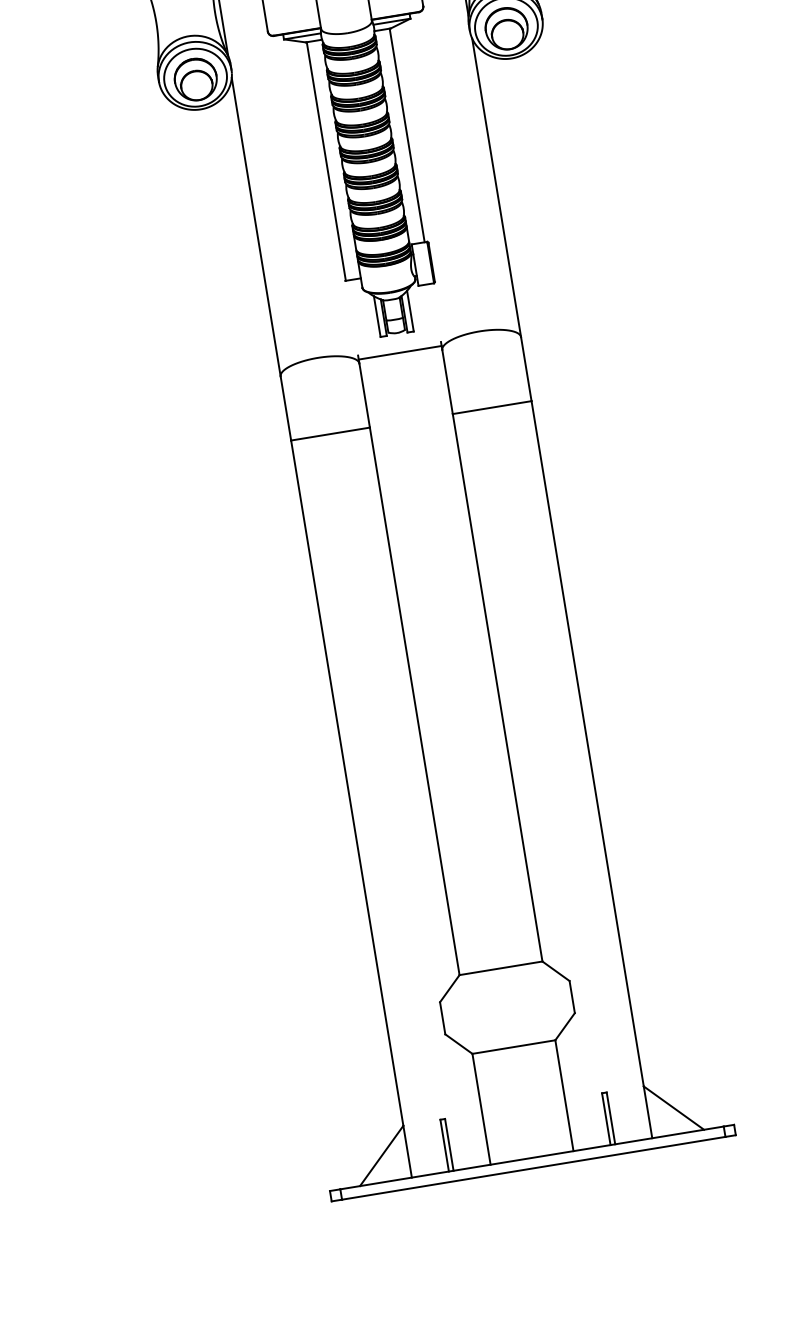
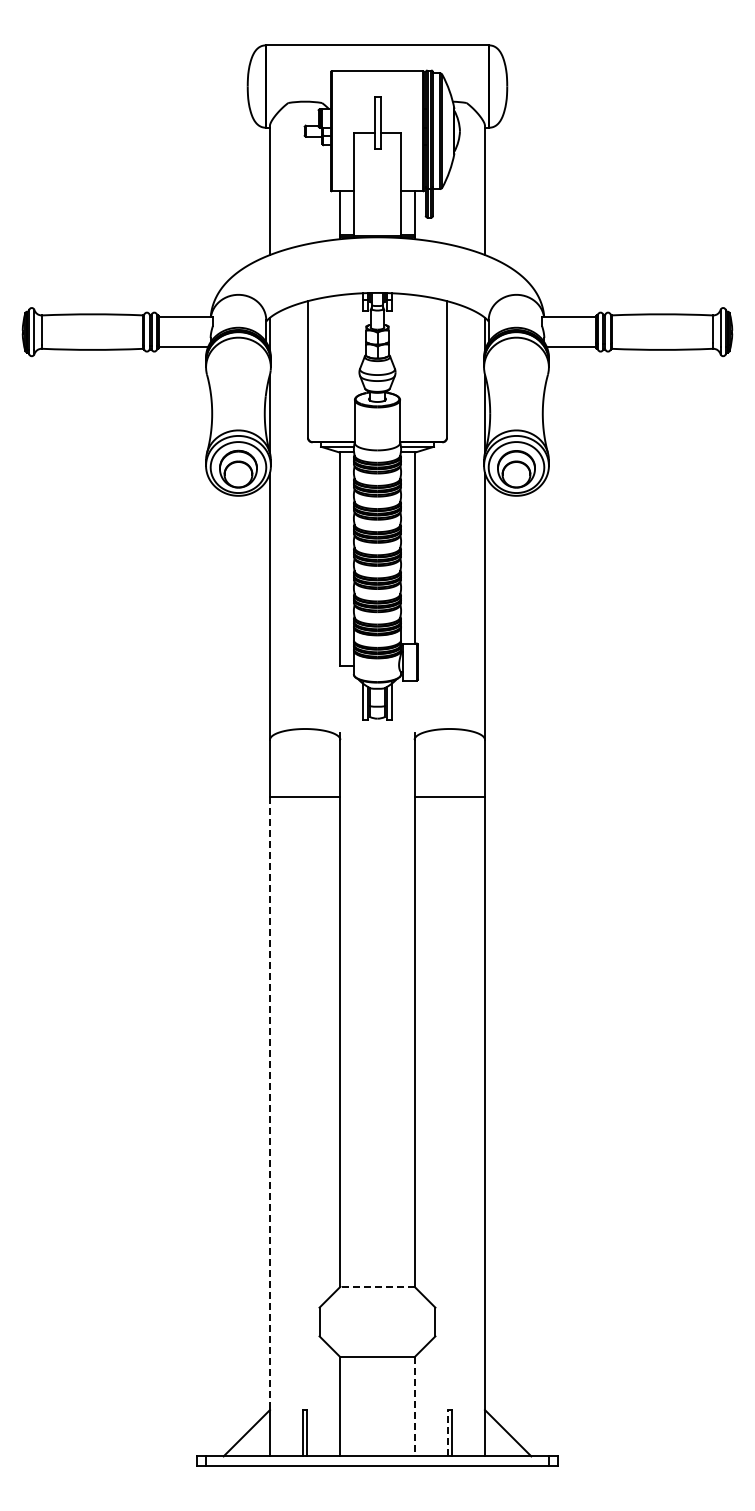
line: (400, 353) -> (377, 736), removed
line: (346, 784) -> (269, 1104), solid -> dashed
line: (500, 967) -> (377, 1286), solid -> dashed
line: (564, 1095) -> (414, 1406), solid -> dashed
line: (605, 1118) -> (447, 1432), solid -> dashed

